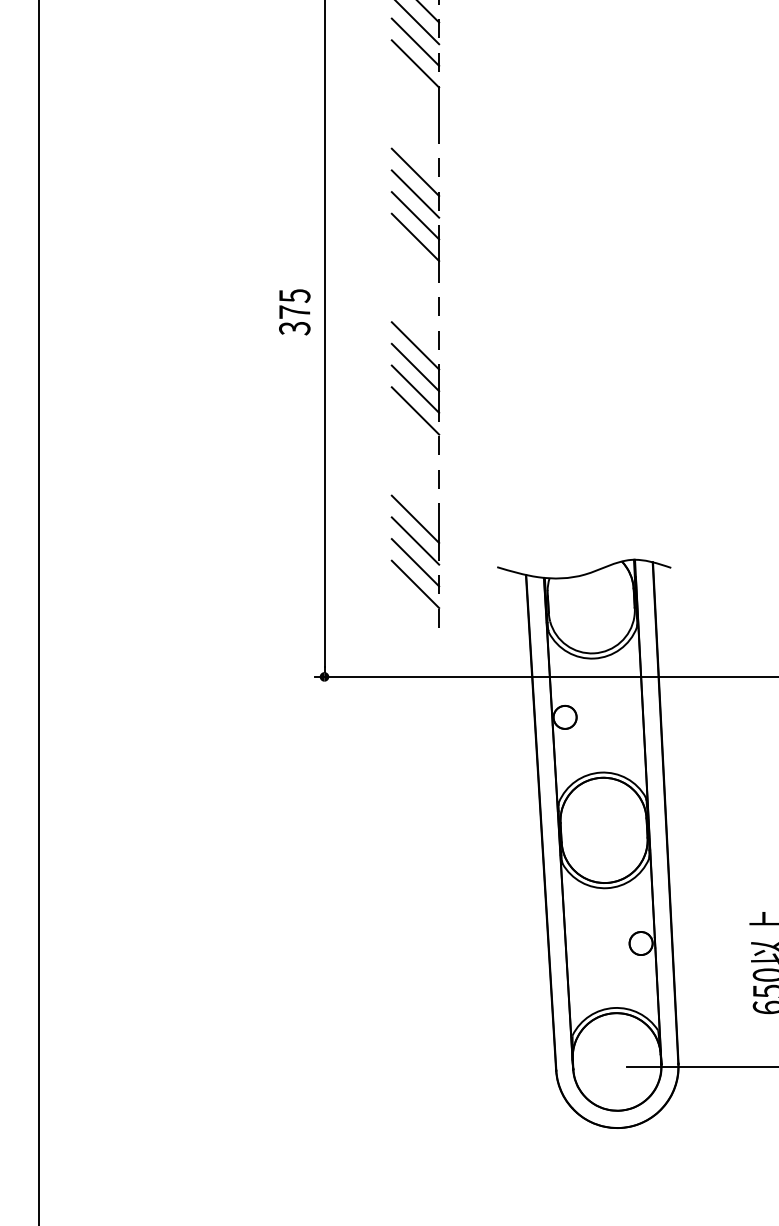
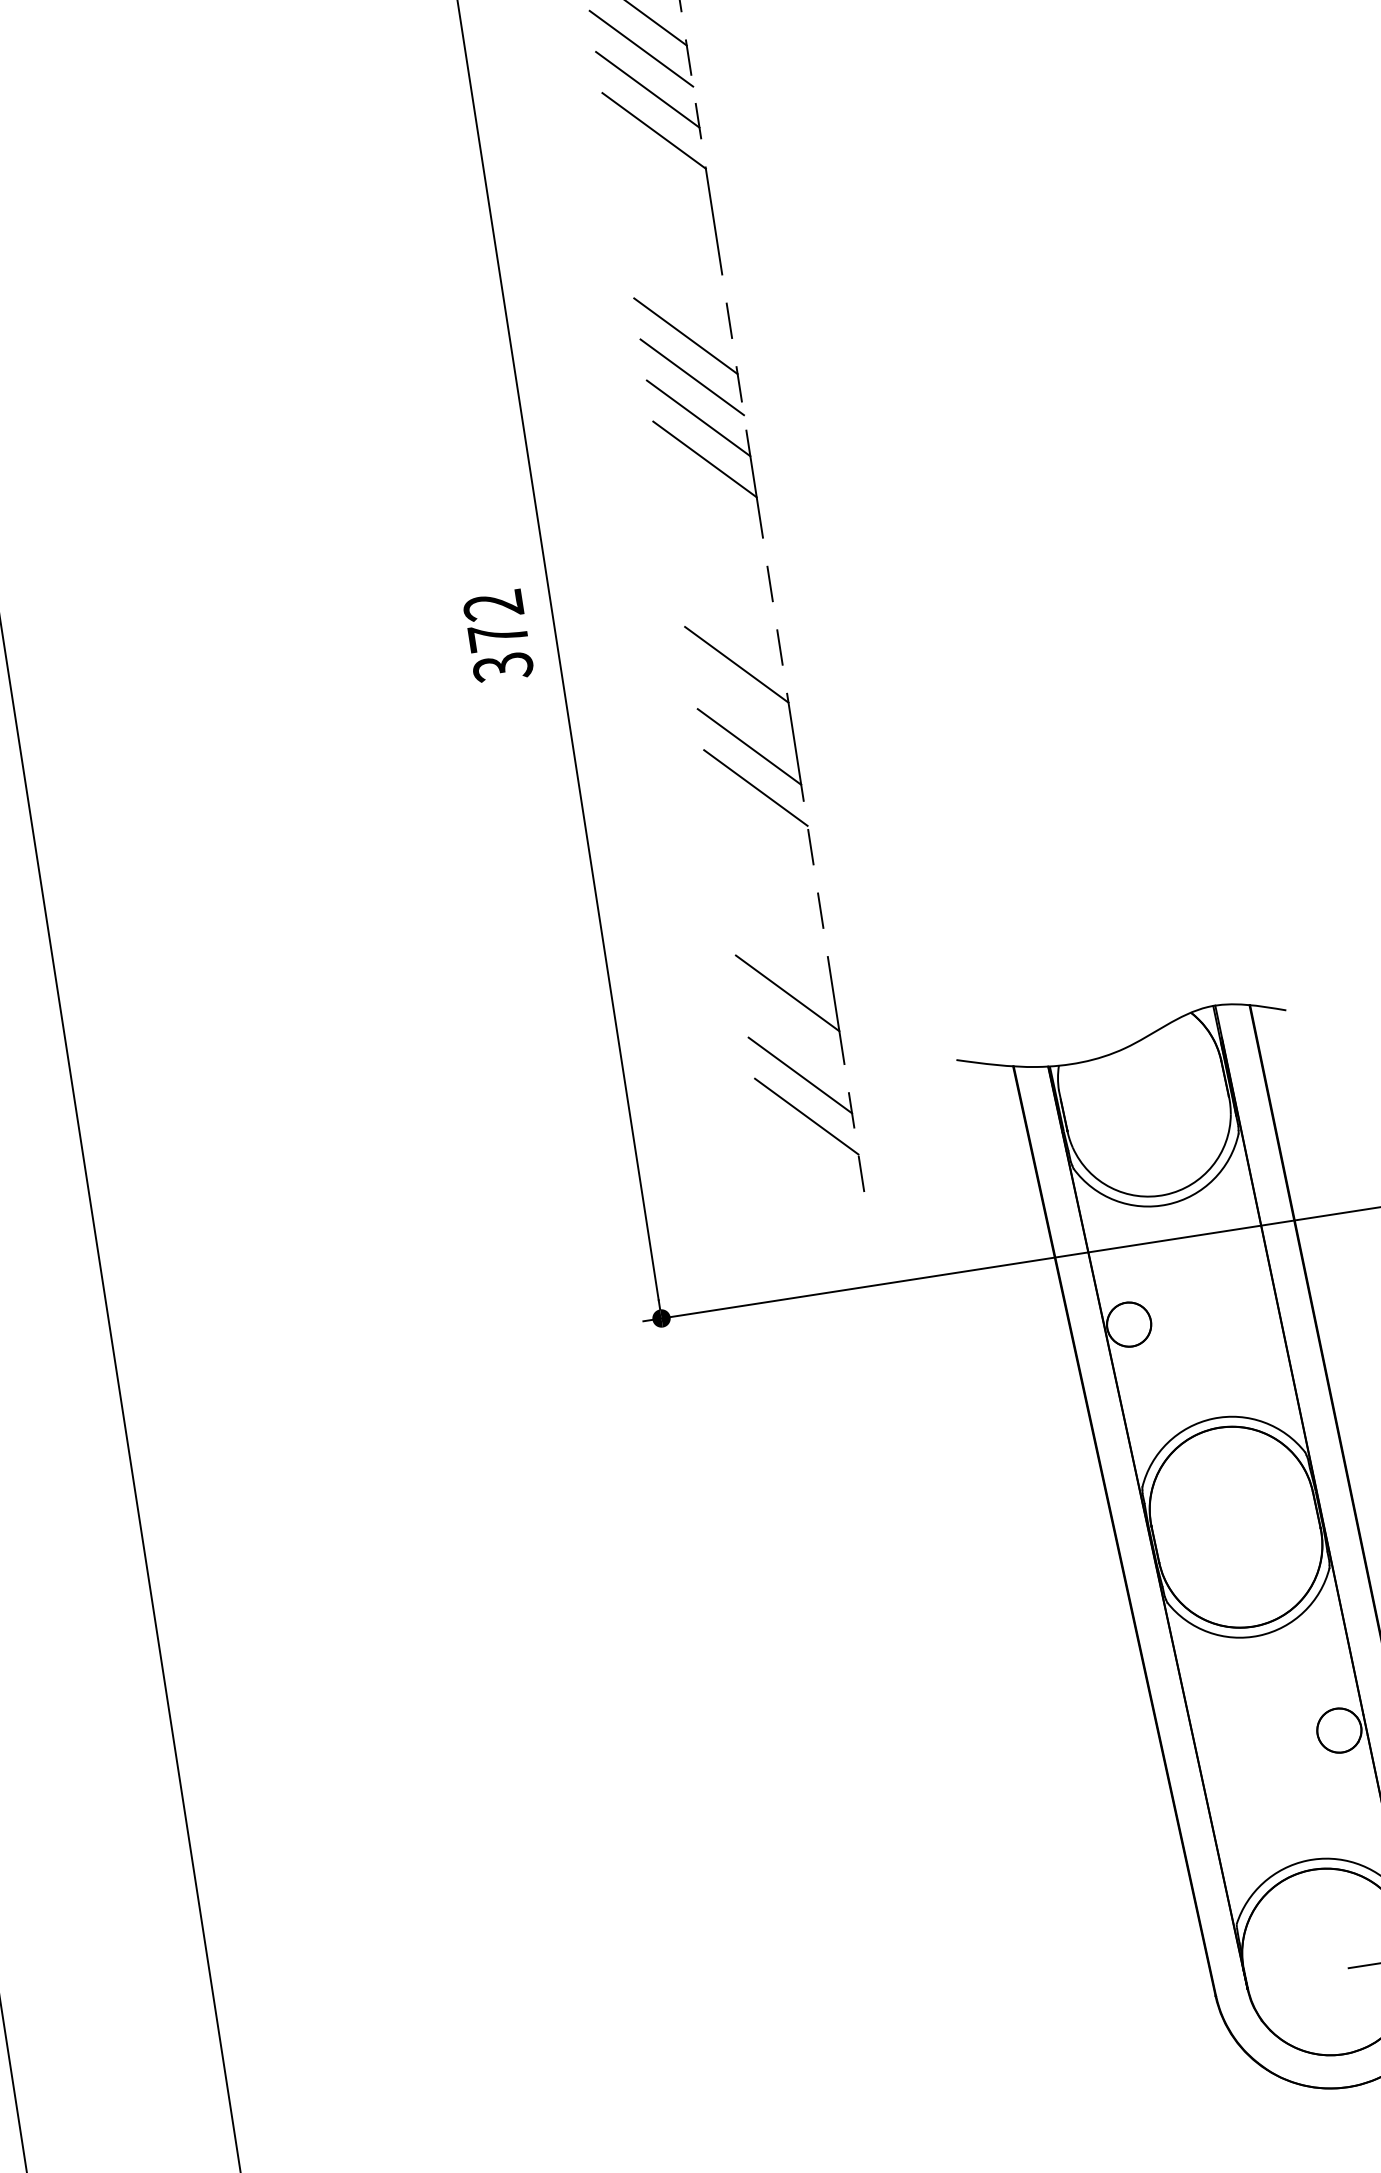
text: (294, 295) -> (492, 604), 375 -> 372
line: (415, 367) -> (743, 705), removed
line: (415, 540) -> (793, 1033), removed

